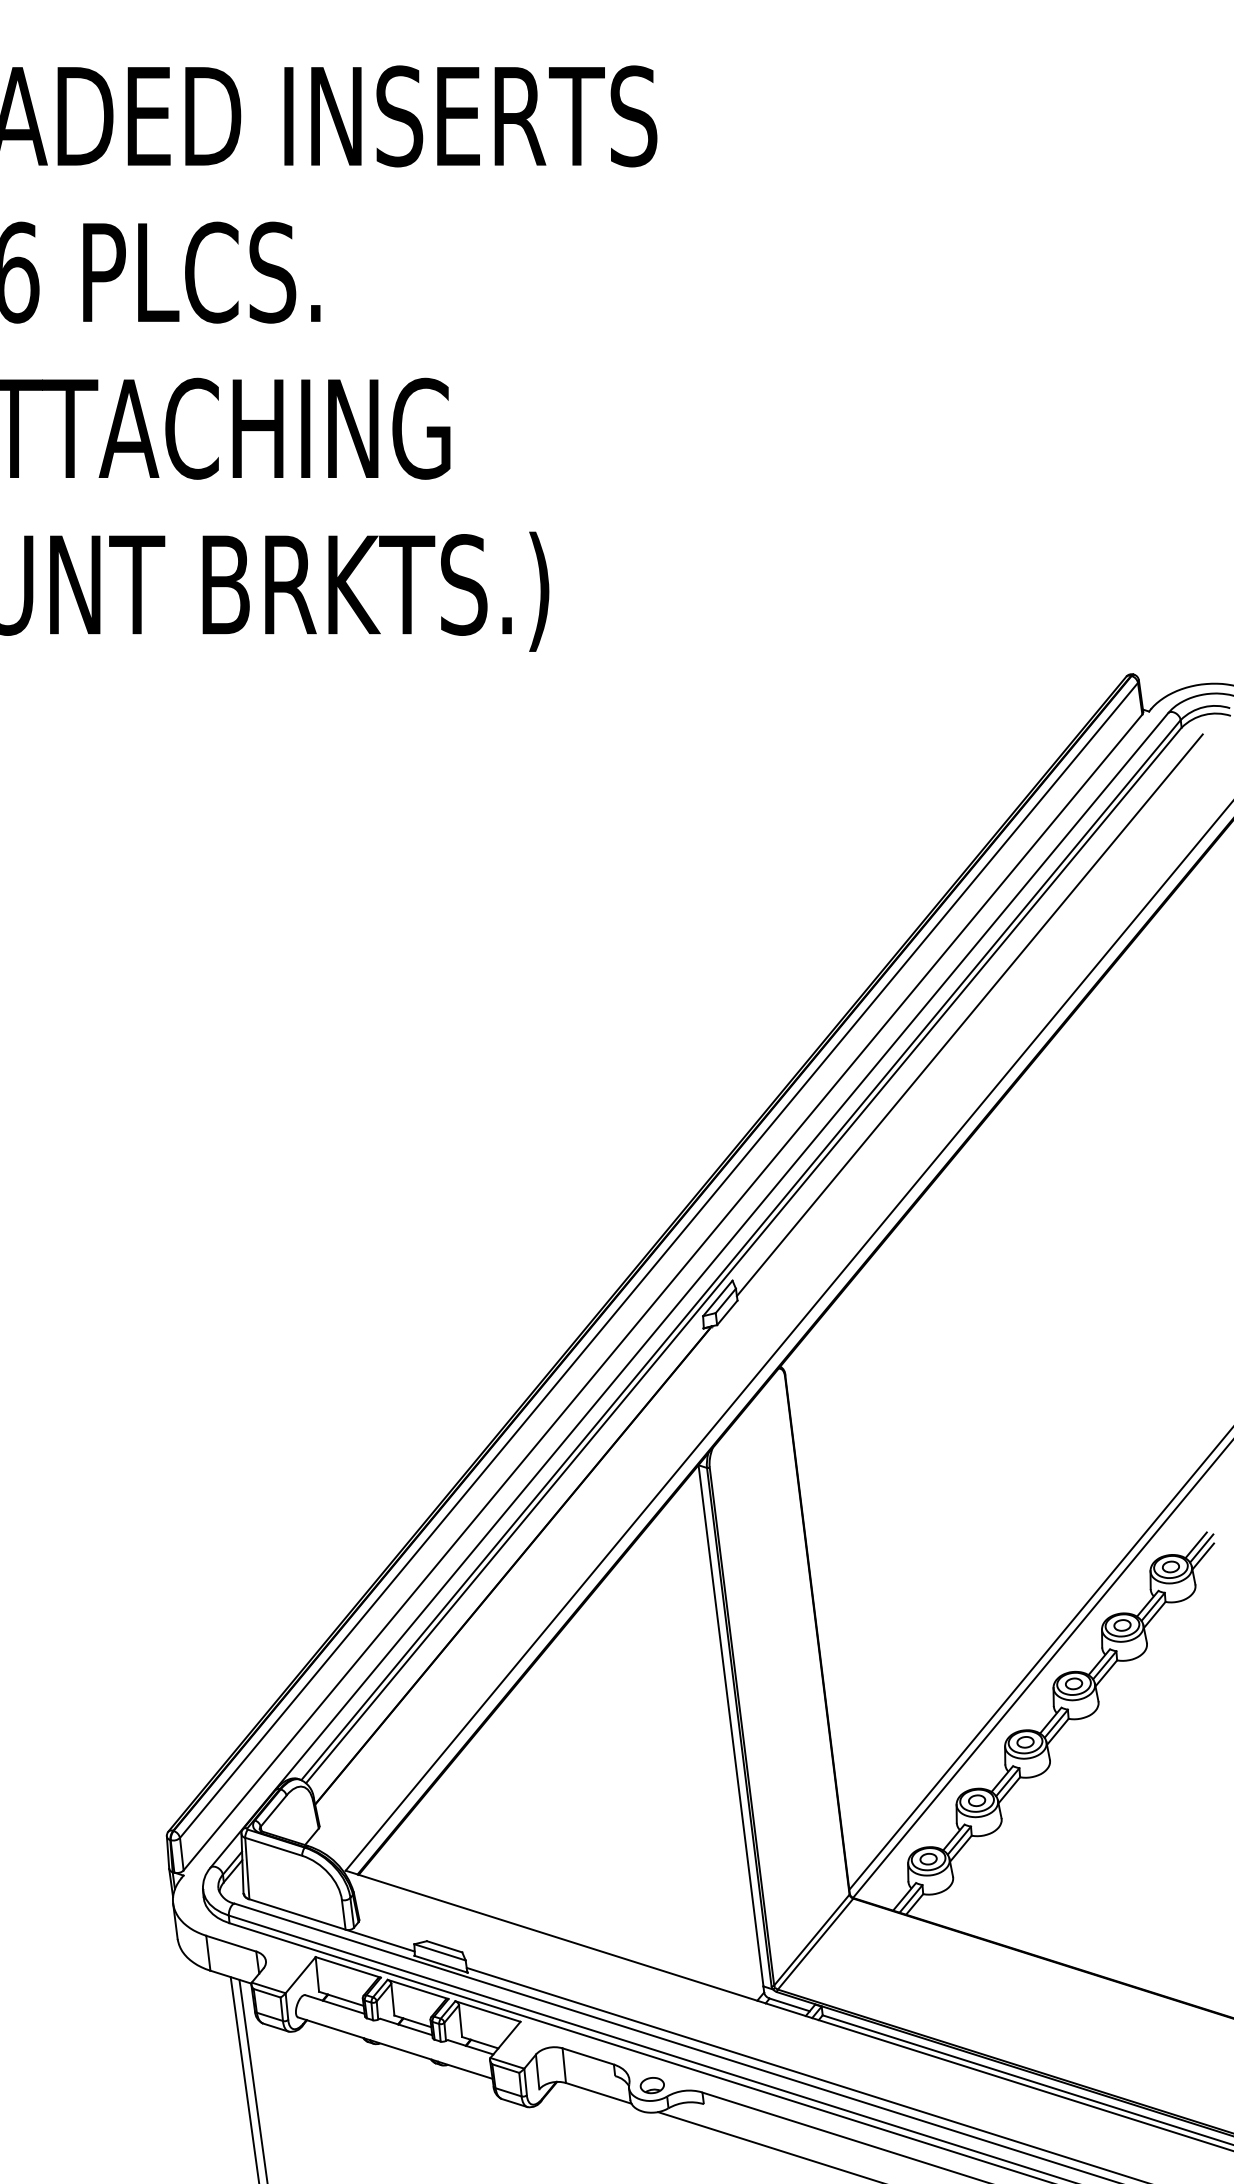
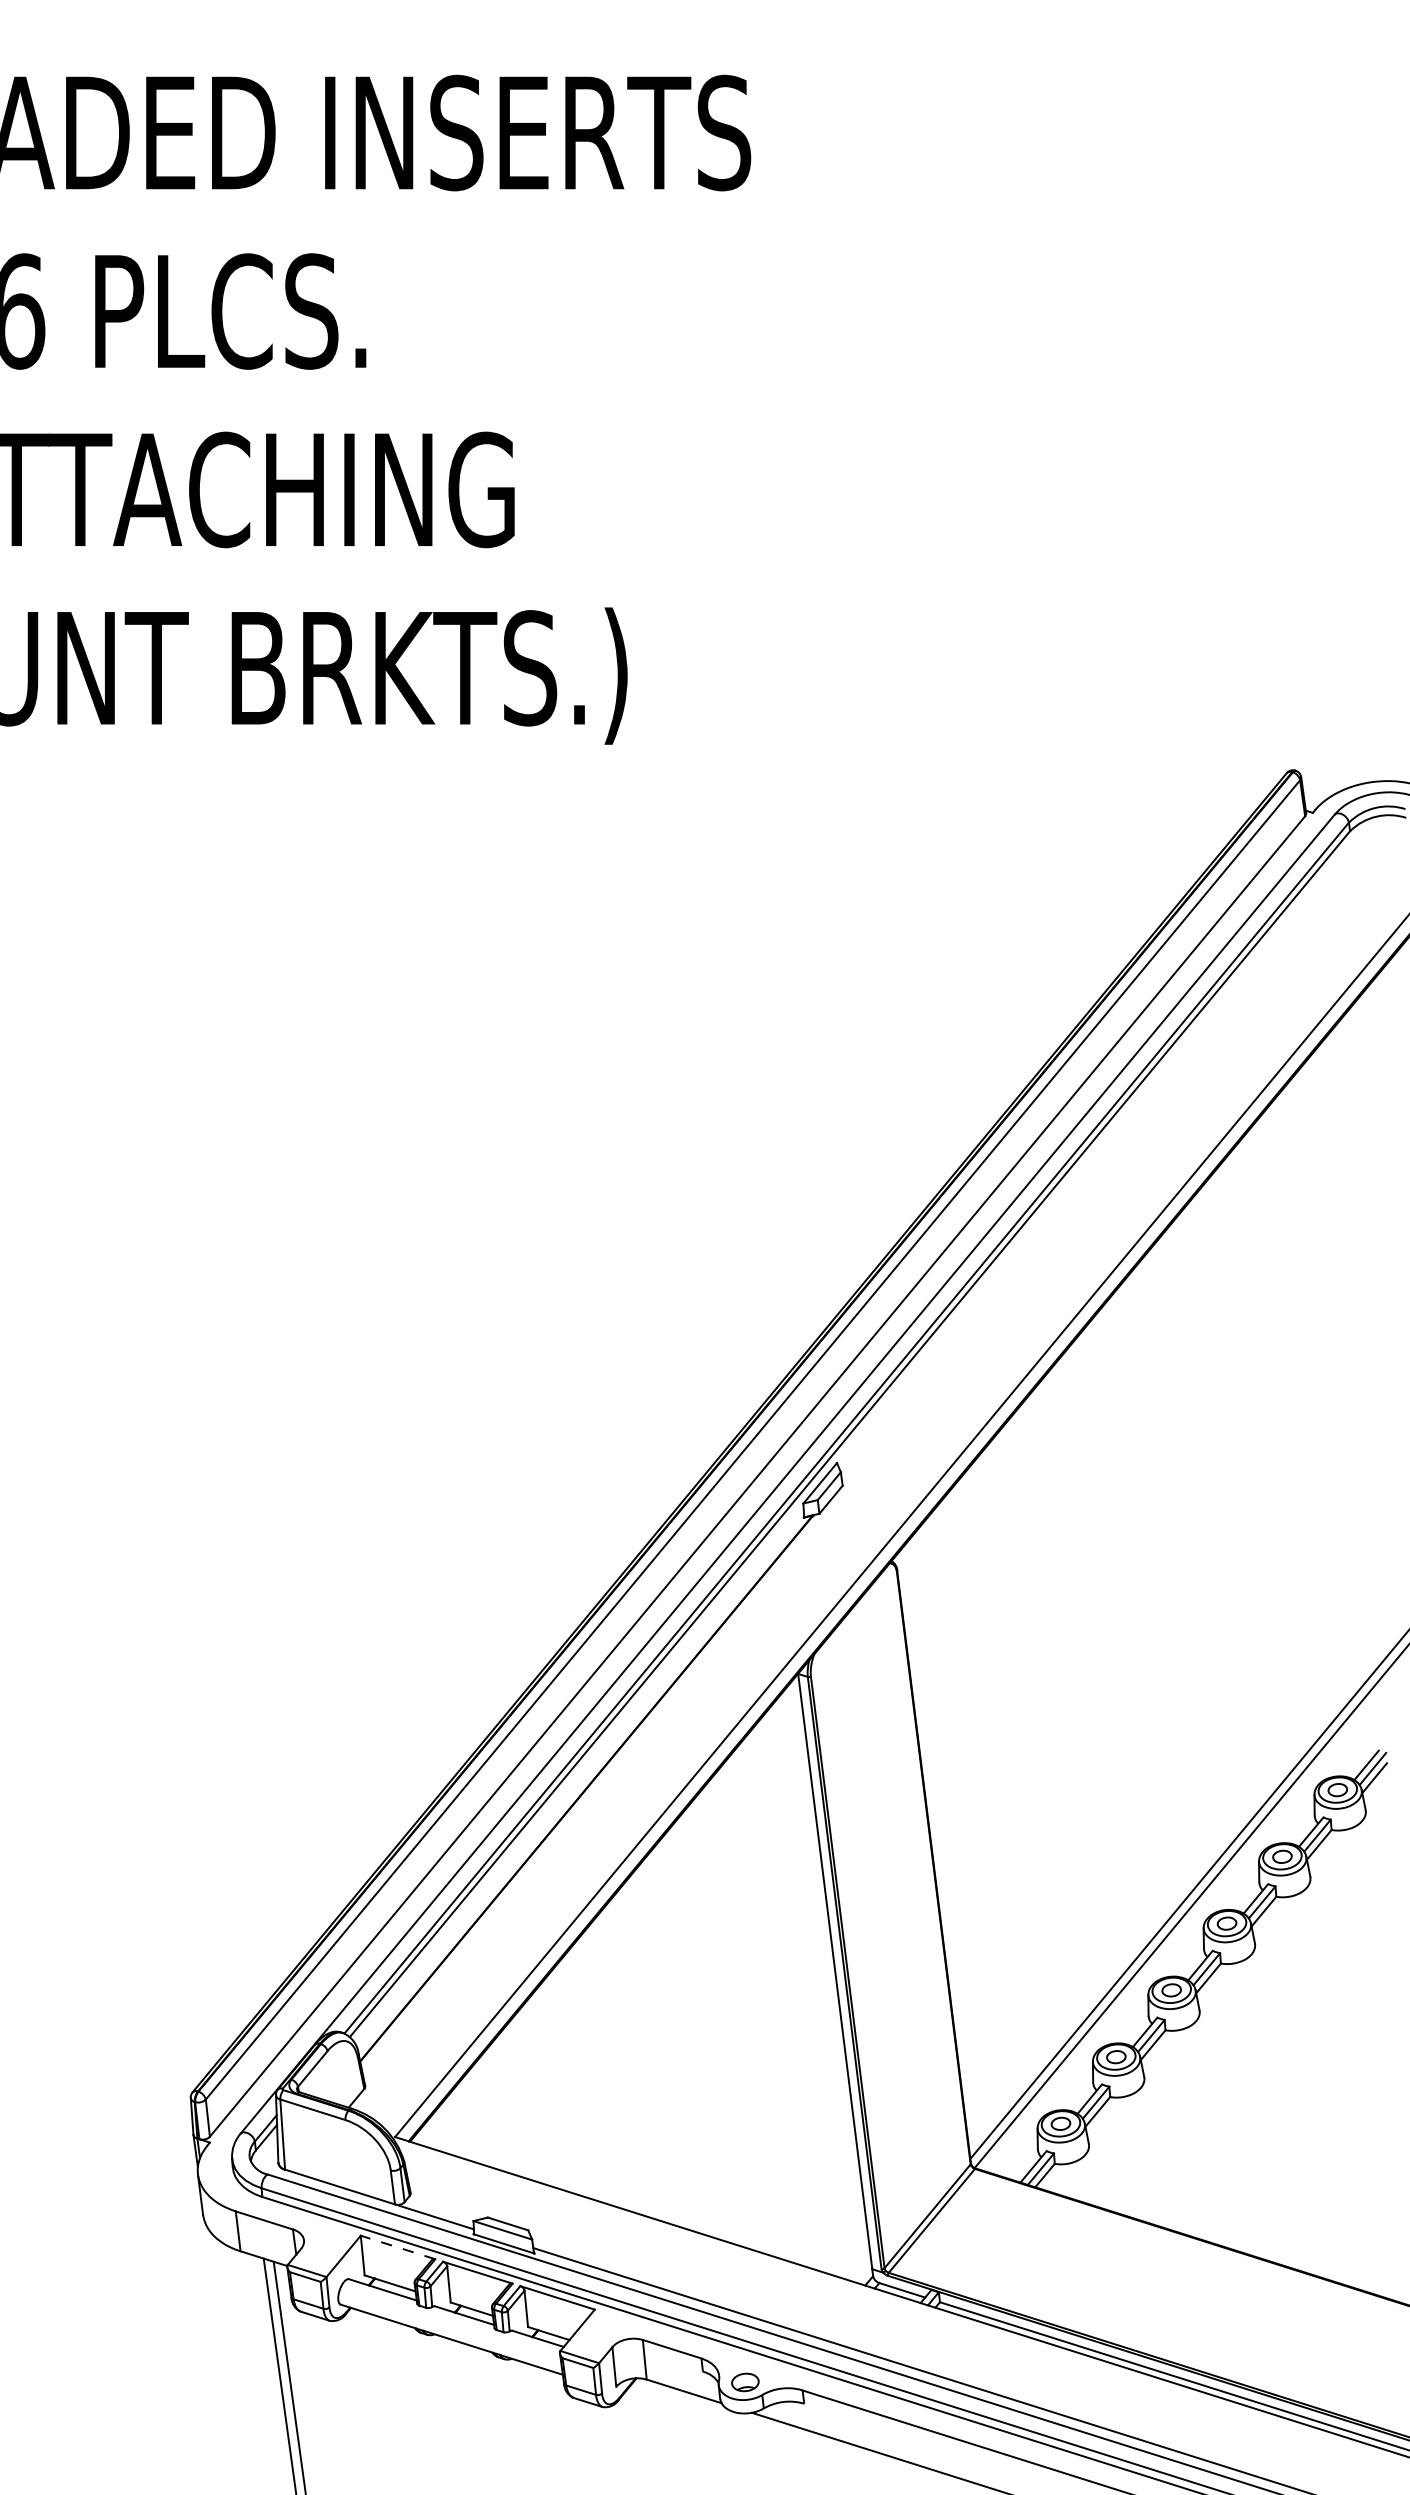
line: (970, 1014) -> (1108, 1159), removed
line: (347, 1967) -> (397, 2247), solid -> dashed

